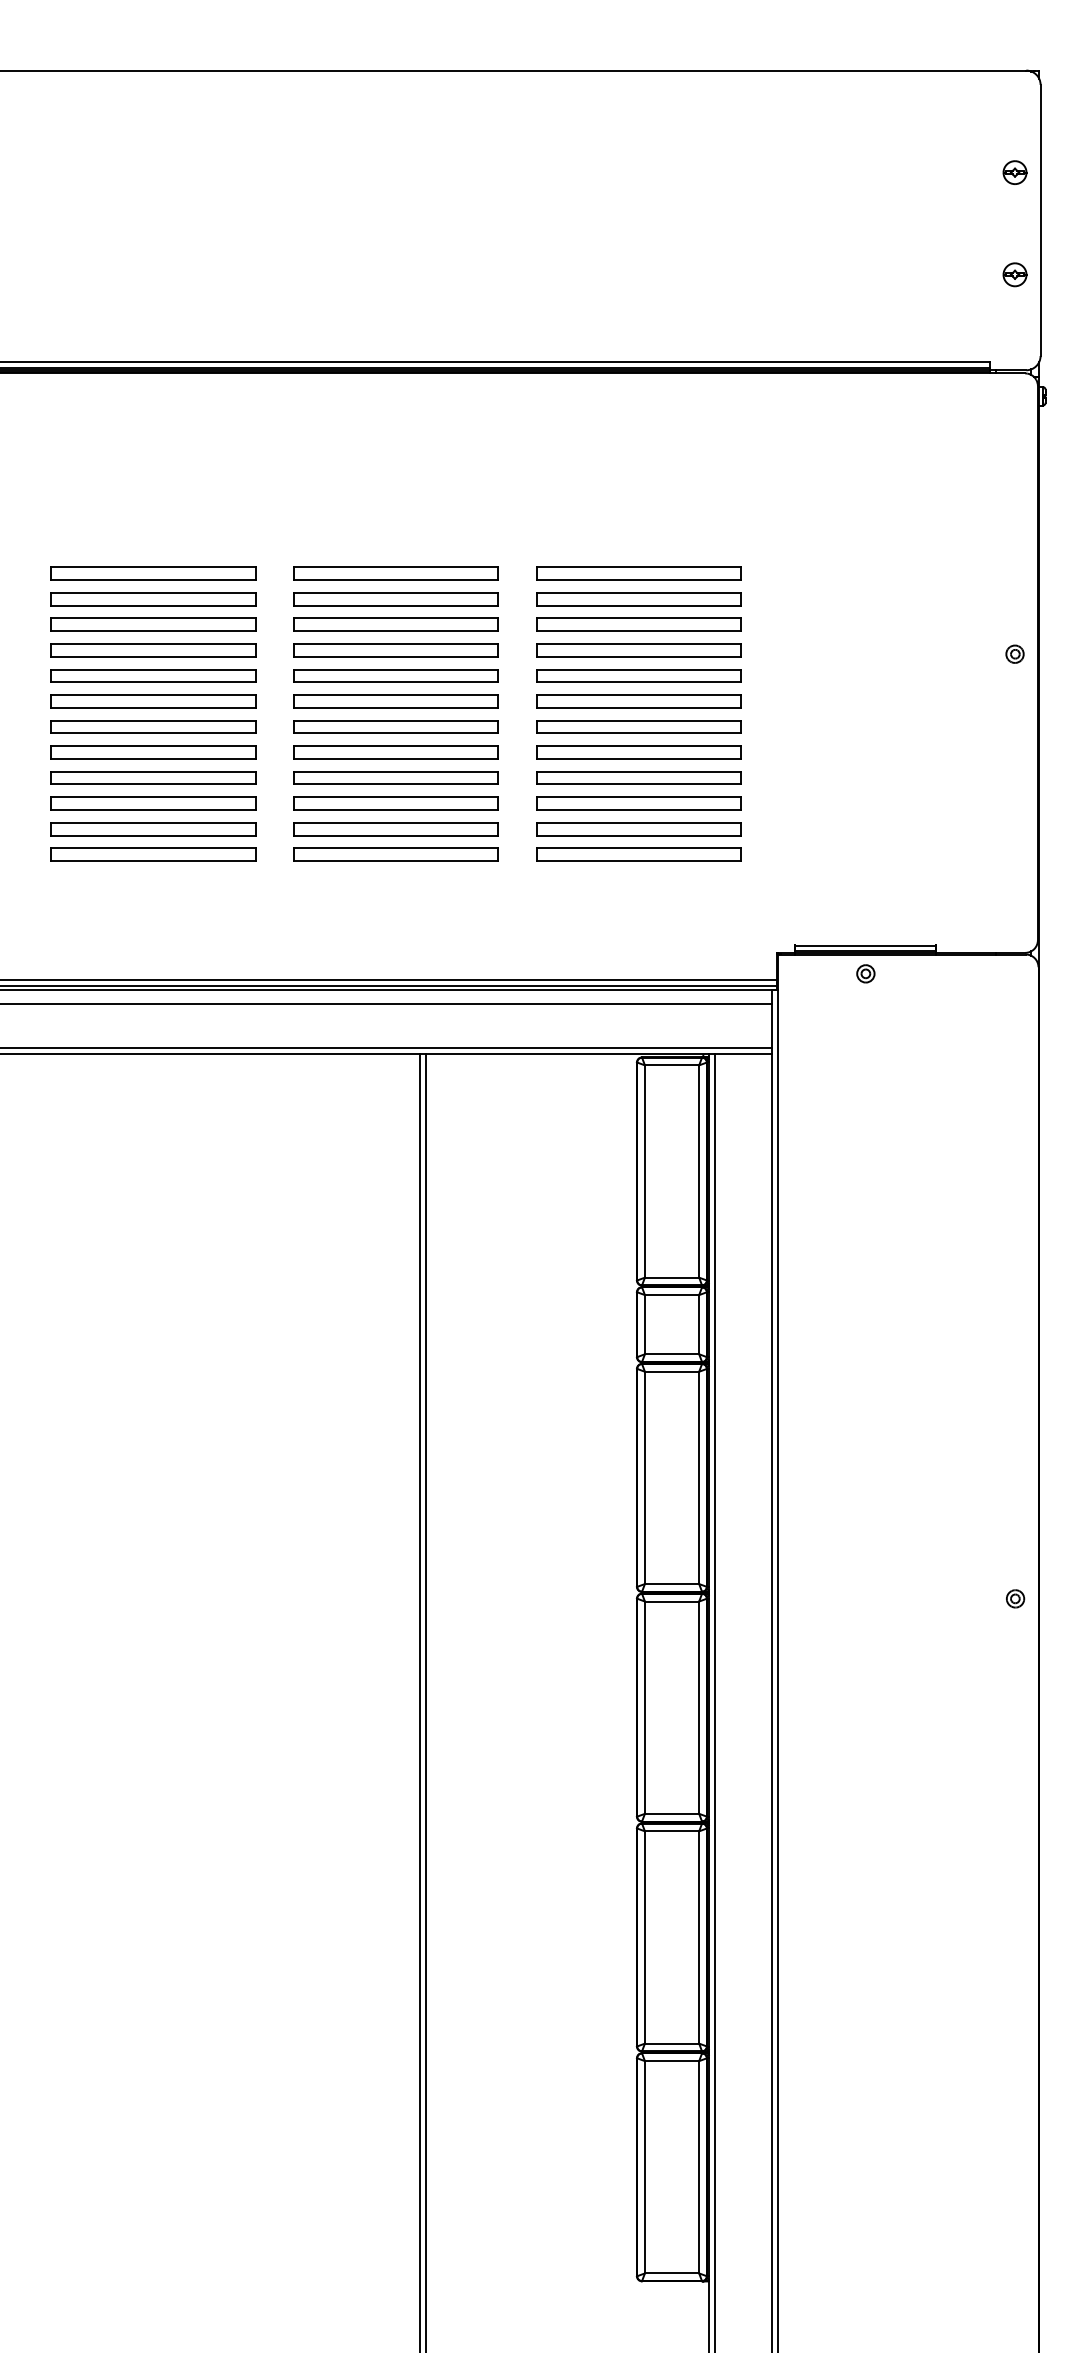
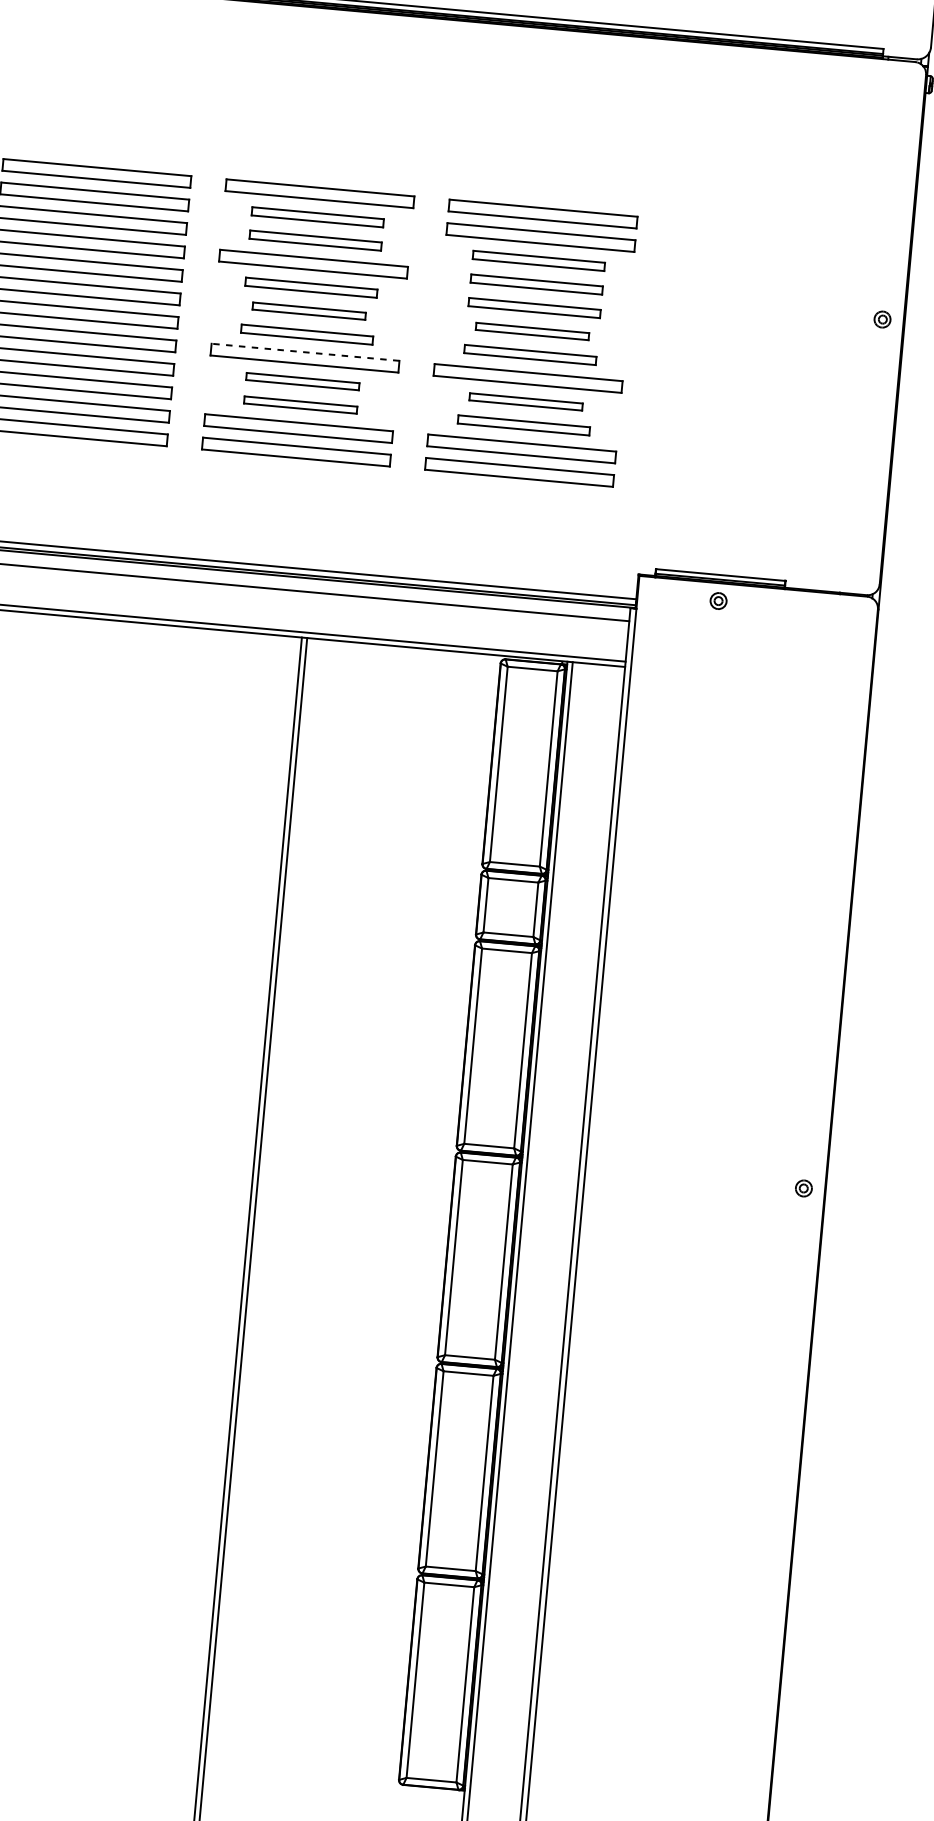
part: (395, 599) -> (317, 217), size x0.7
part: (395, 624) -> (315, 240), size x0.7
part: (638, 624) -> (538, 260), size x0.7
part: (638, 650) -> (536, 284), size x0.7
part: (395, 675) -> (310, 287), size x0.7
part: (638, 675) -> (534, 307), size x0.7
part: (395, 701) -> (308, 311), size x0.6
part: (638, 701) -> (532, 331), size x0.6
part: (395, 726) -> (306, 334), size x0.7
part: (638, 726) -> (530, 354), size x0.7
line: (395, 746) -> (304, 352), solid -> dashed
part: (395, 777) -> (302, 381), size x0.6
part: (638, 777) -> (525, 401), size x0.6
part: (395, 803) -> (300, 405), size x0.6
part: (638, 803) -> (523, 425), size x0.7

